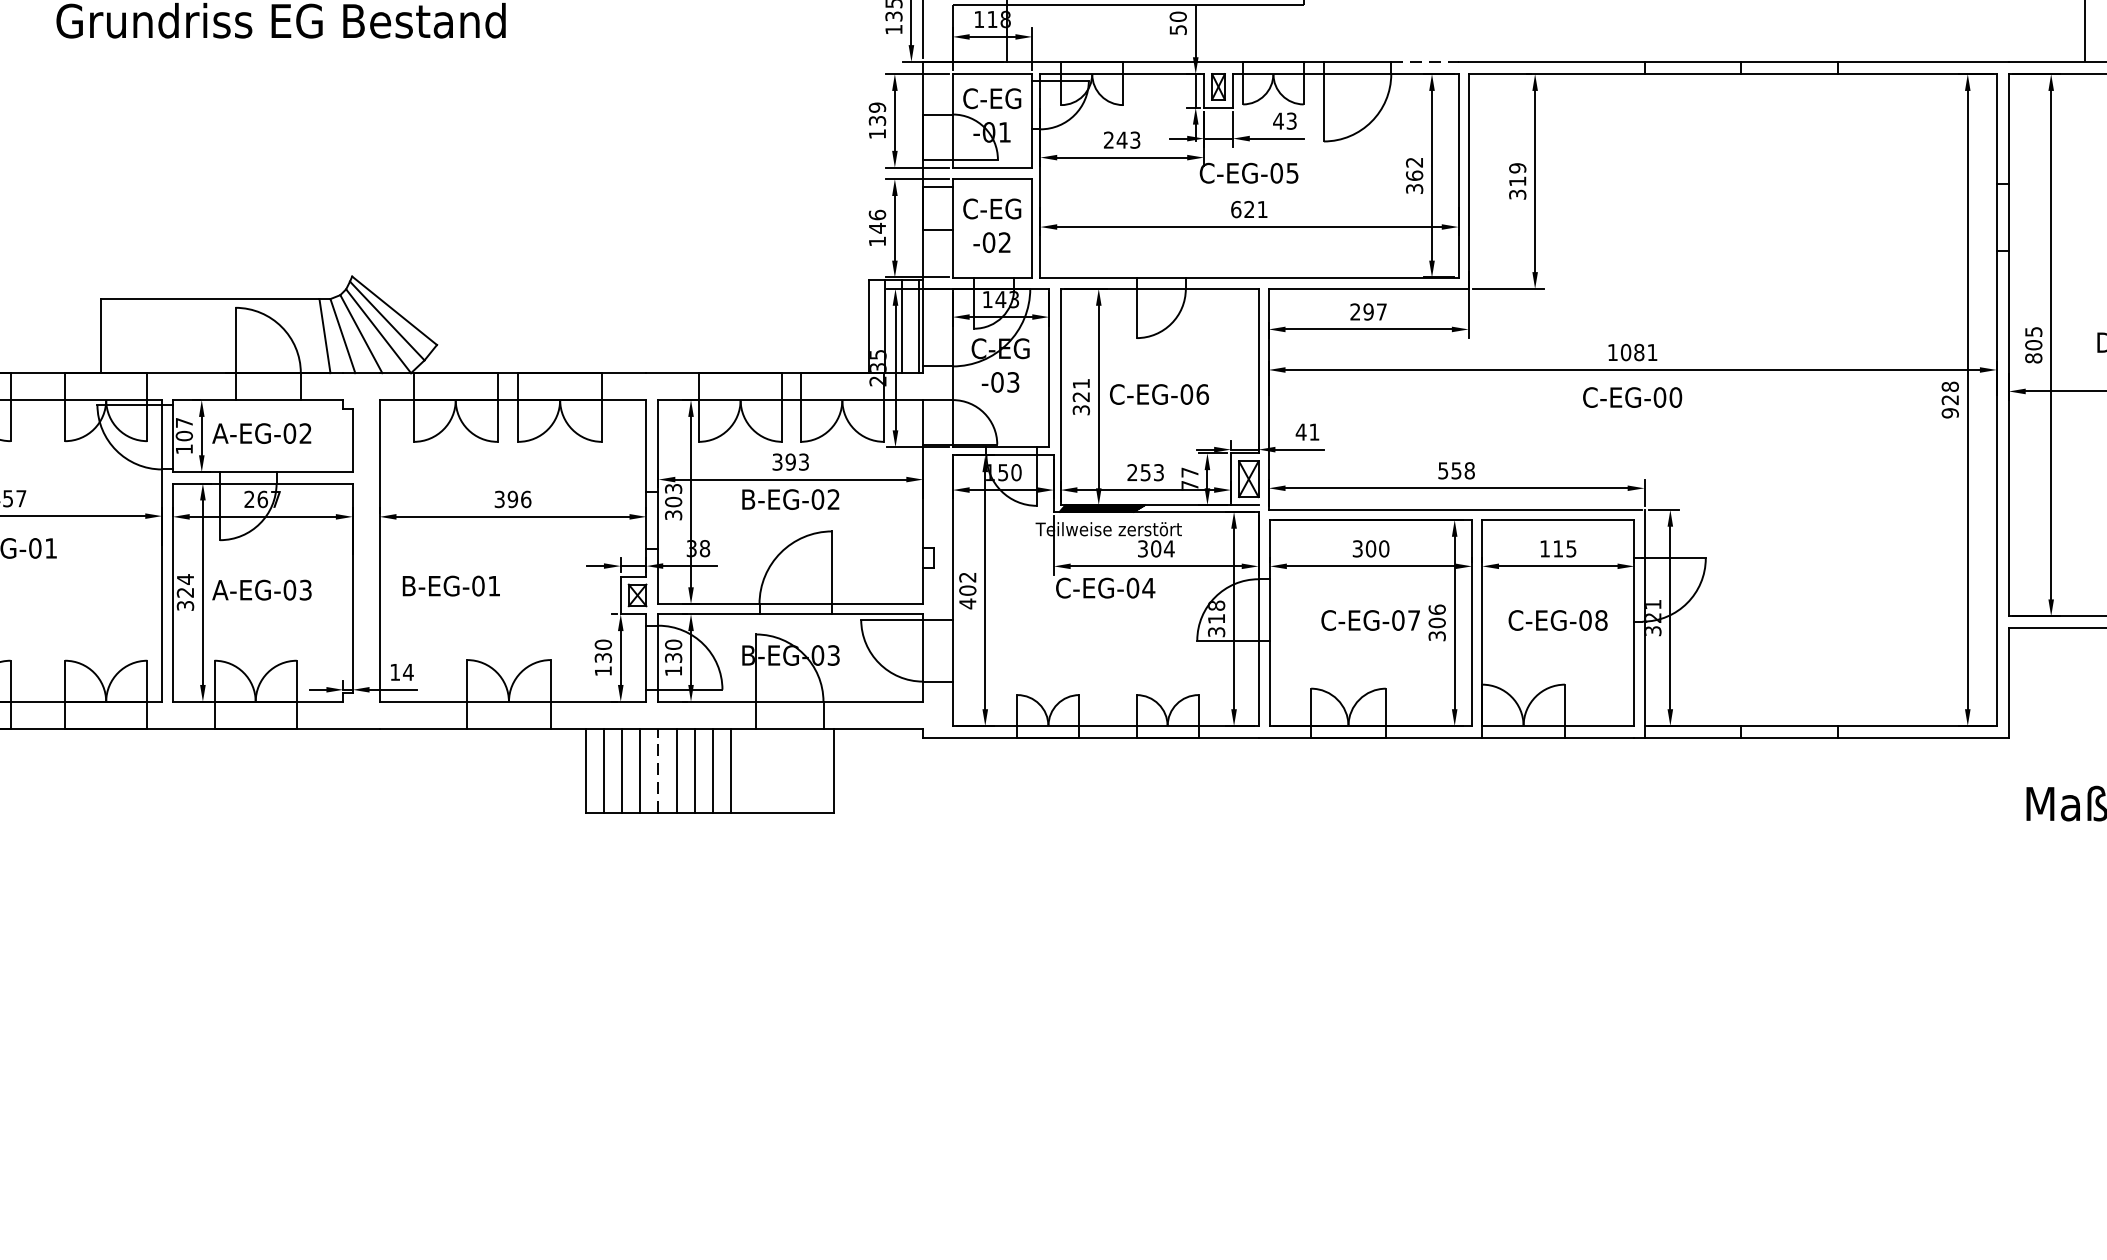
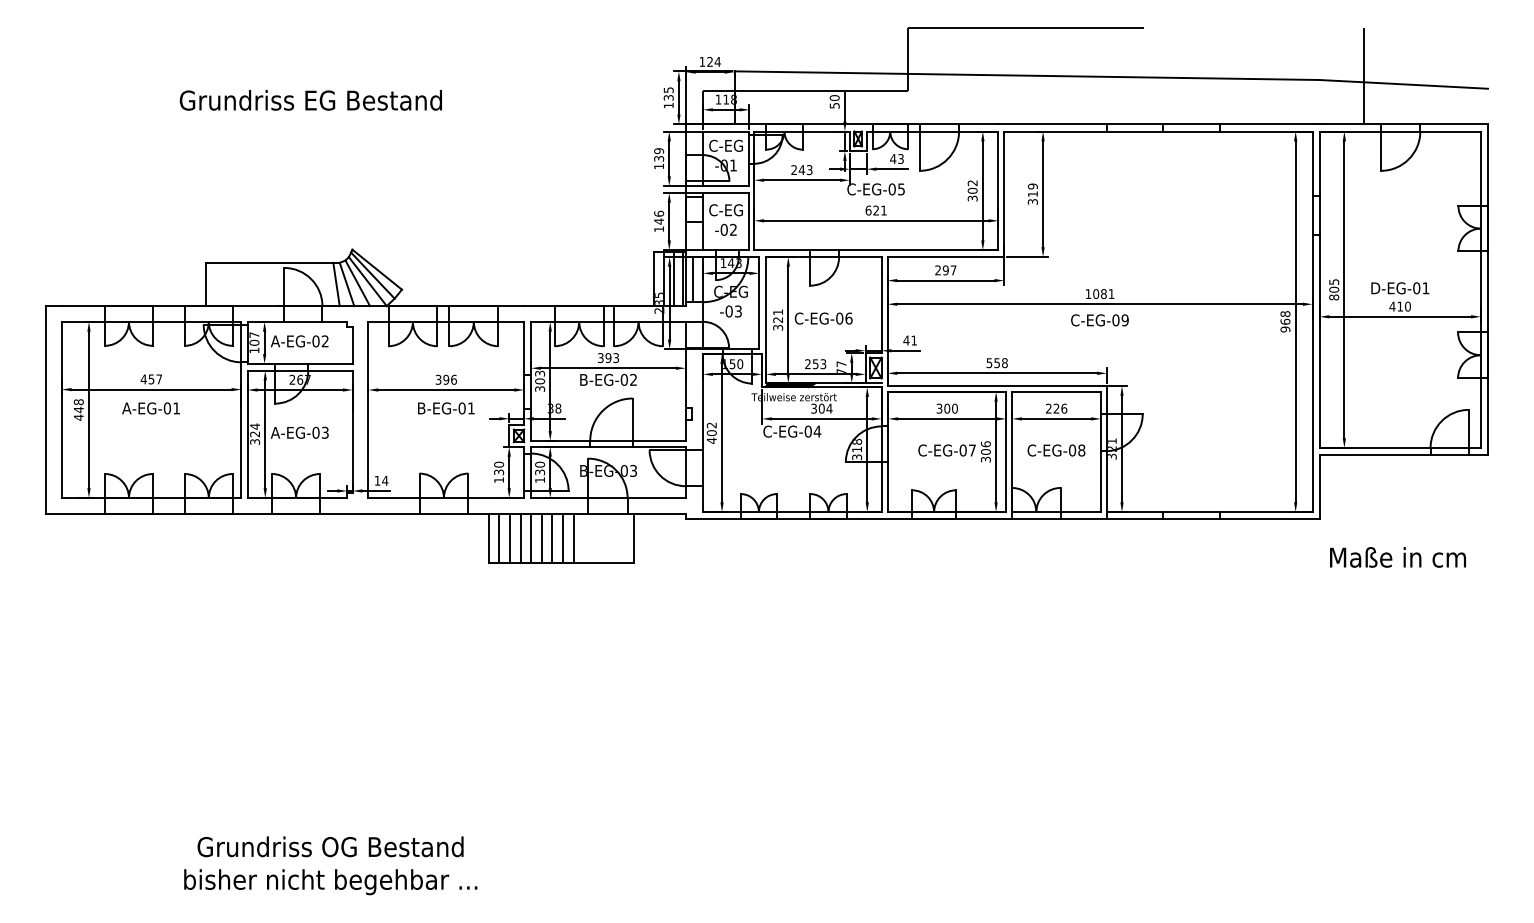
line: (1424, 62) -> (978, 124), dashed -> solid
text: (1414, 175) -> (972, 190), 362 -> 302
line: (936, 327) -> (693, 279), added
text: (1674, 397) -> (1124, 320), C-EG-00 -> C-EG-09
text: (1950, 399) -> (1285, 321), 928 -> 968
text: (1558, 548) -> (1056, 408), 115 -> 226
text: (451, 586) -> (446, 408), moved
line: (658, 771) -> (531, 538), dashed -> solid

